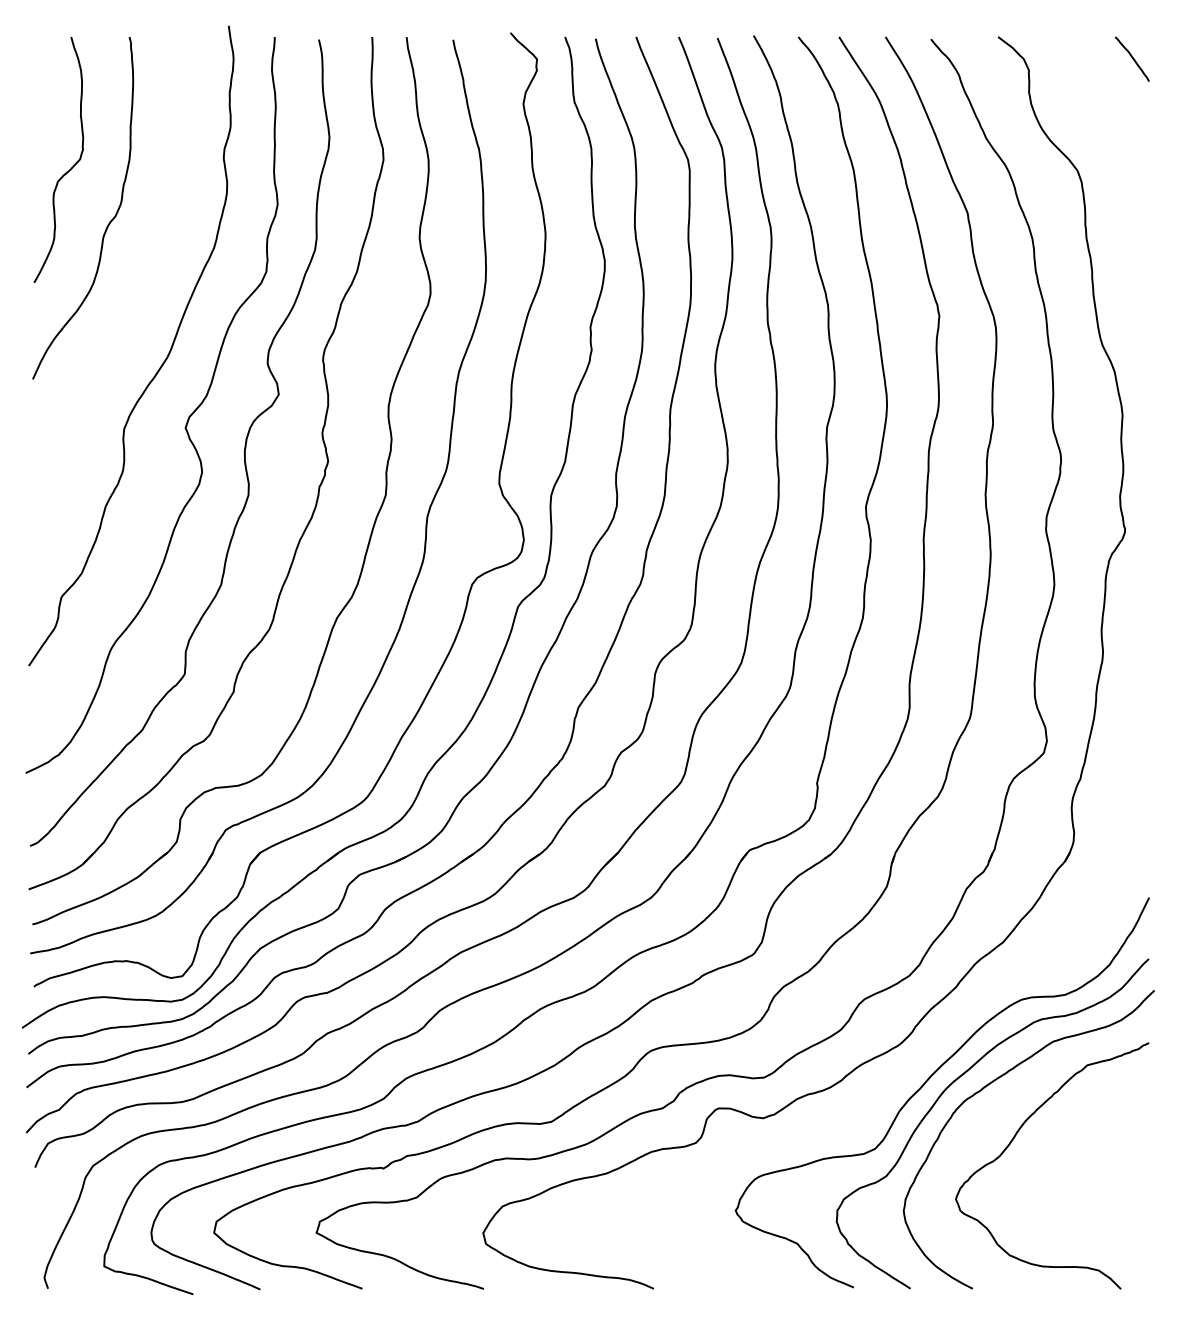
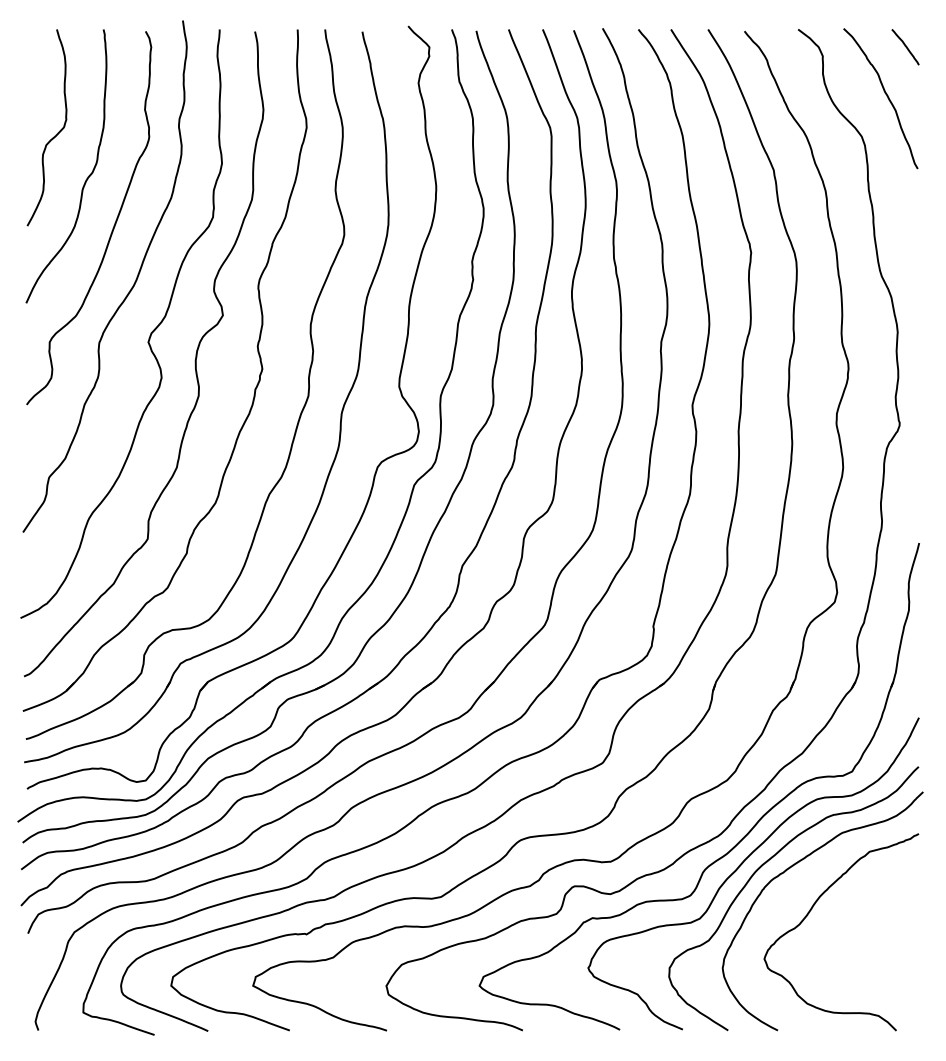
curve: (1107, 118) -> (885, 94), added
curve: (140, 286) -> (112, 229), added
part: (936, 1039) -> (748, 831), added

